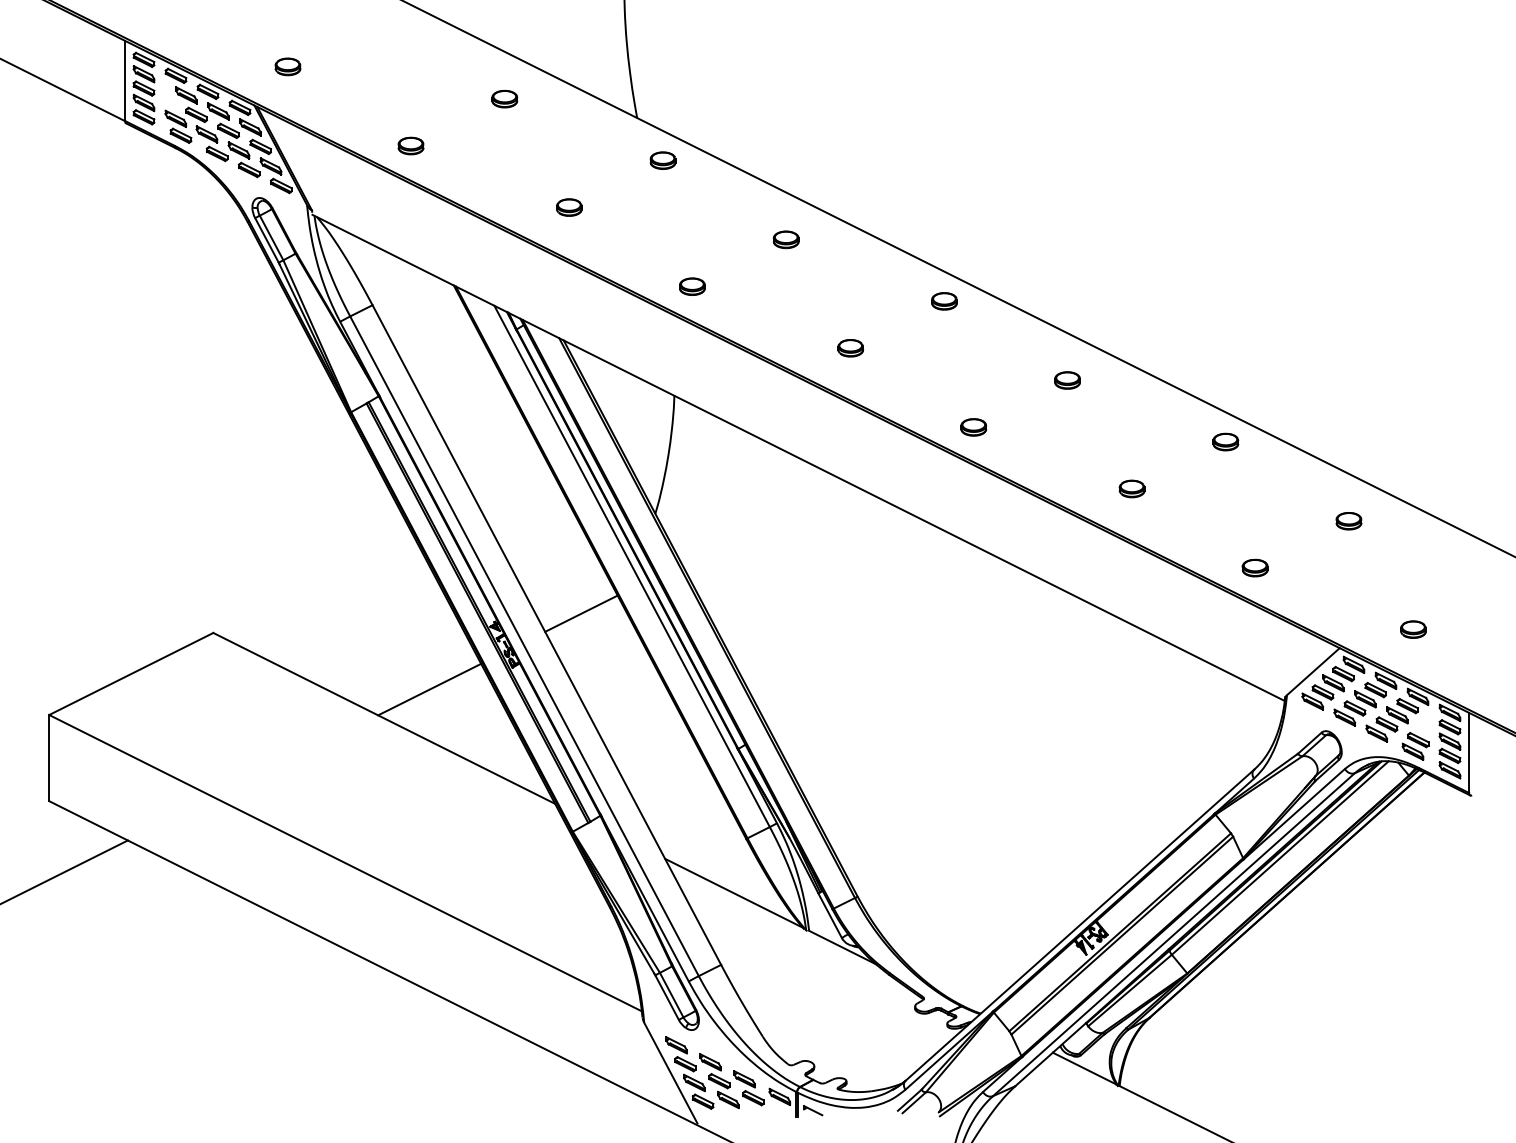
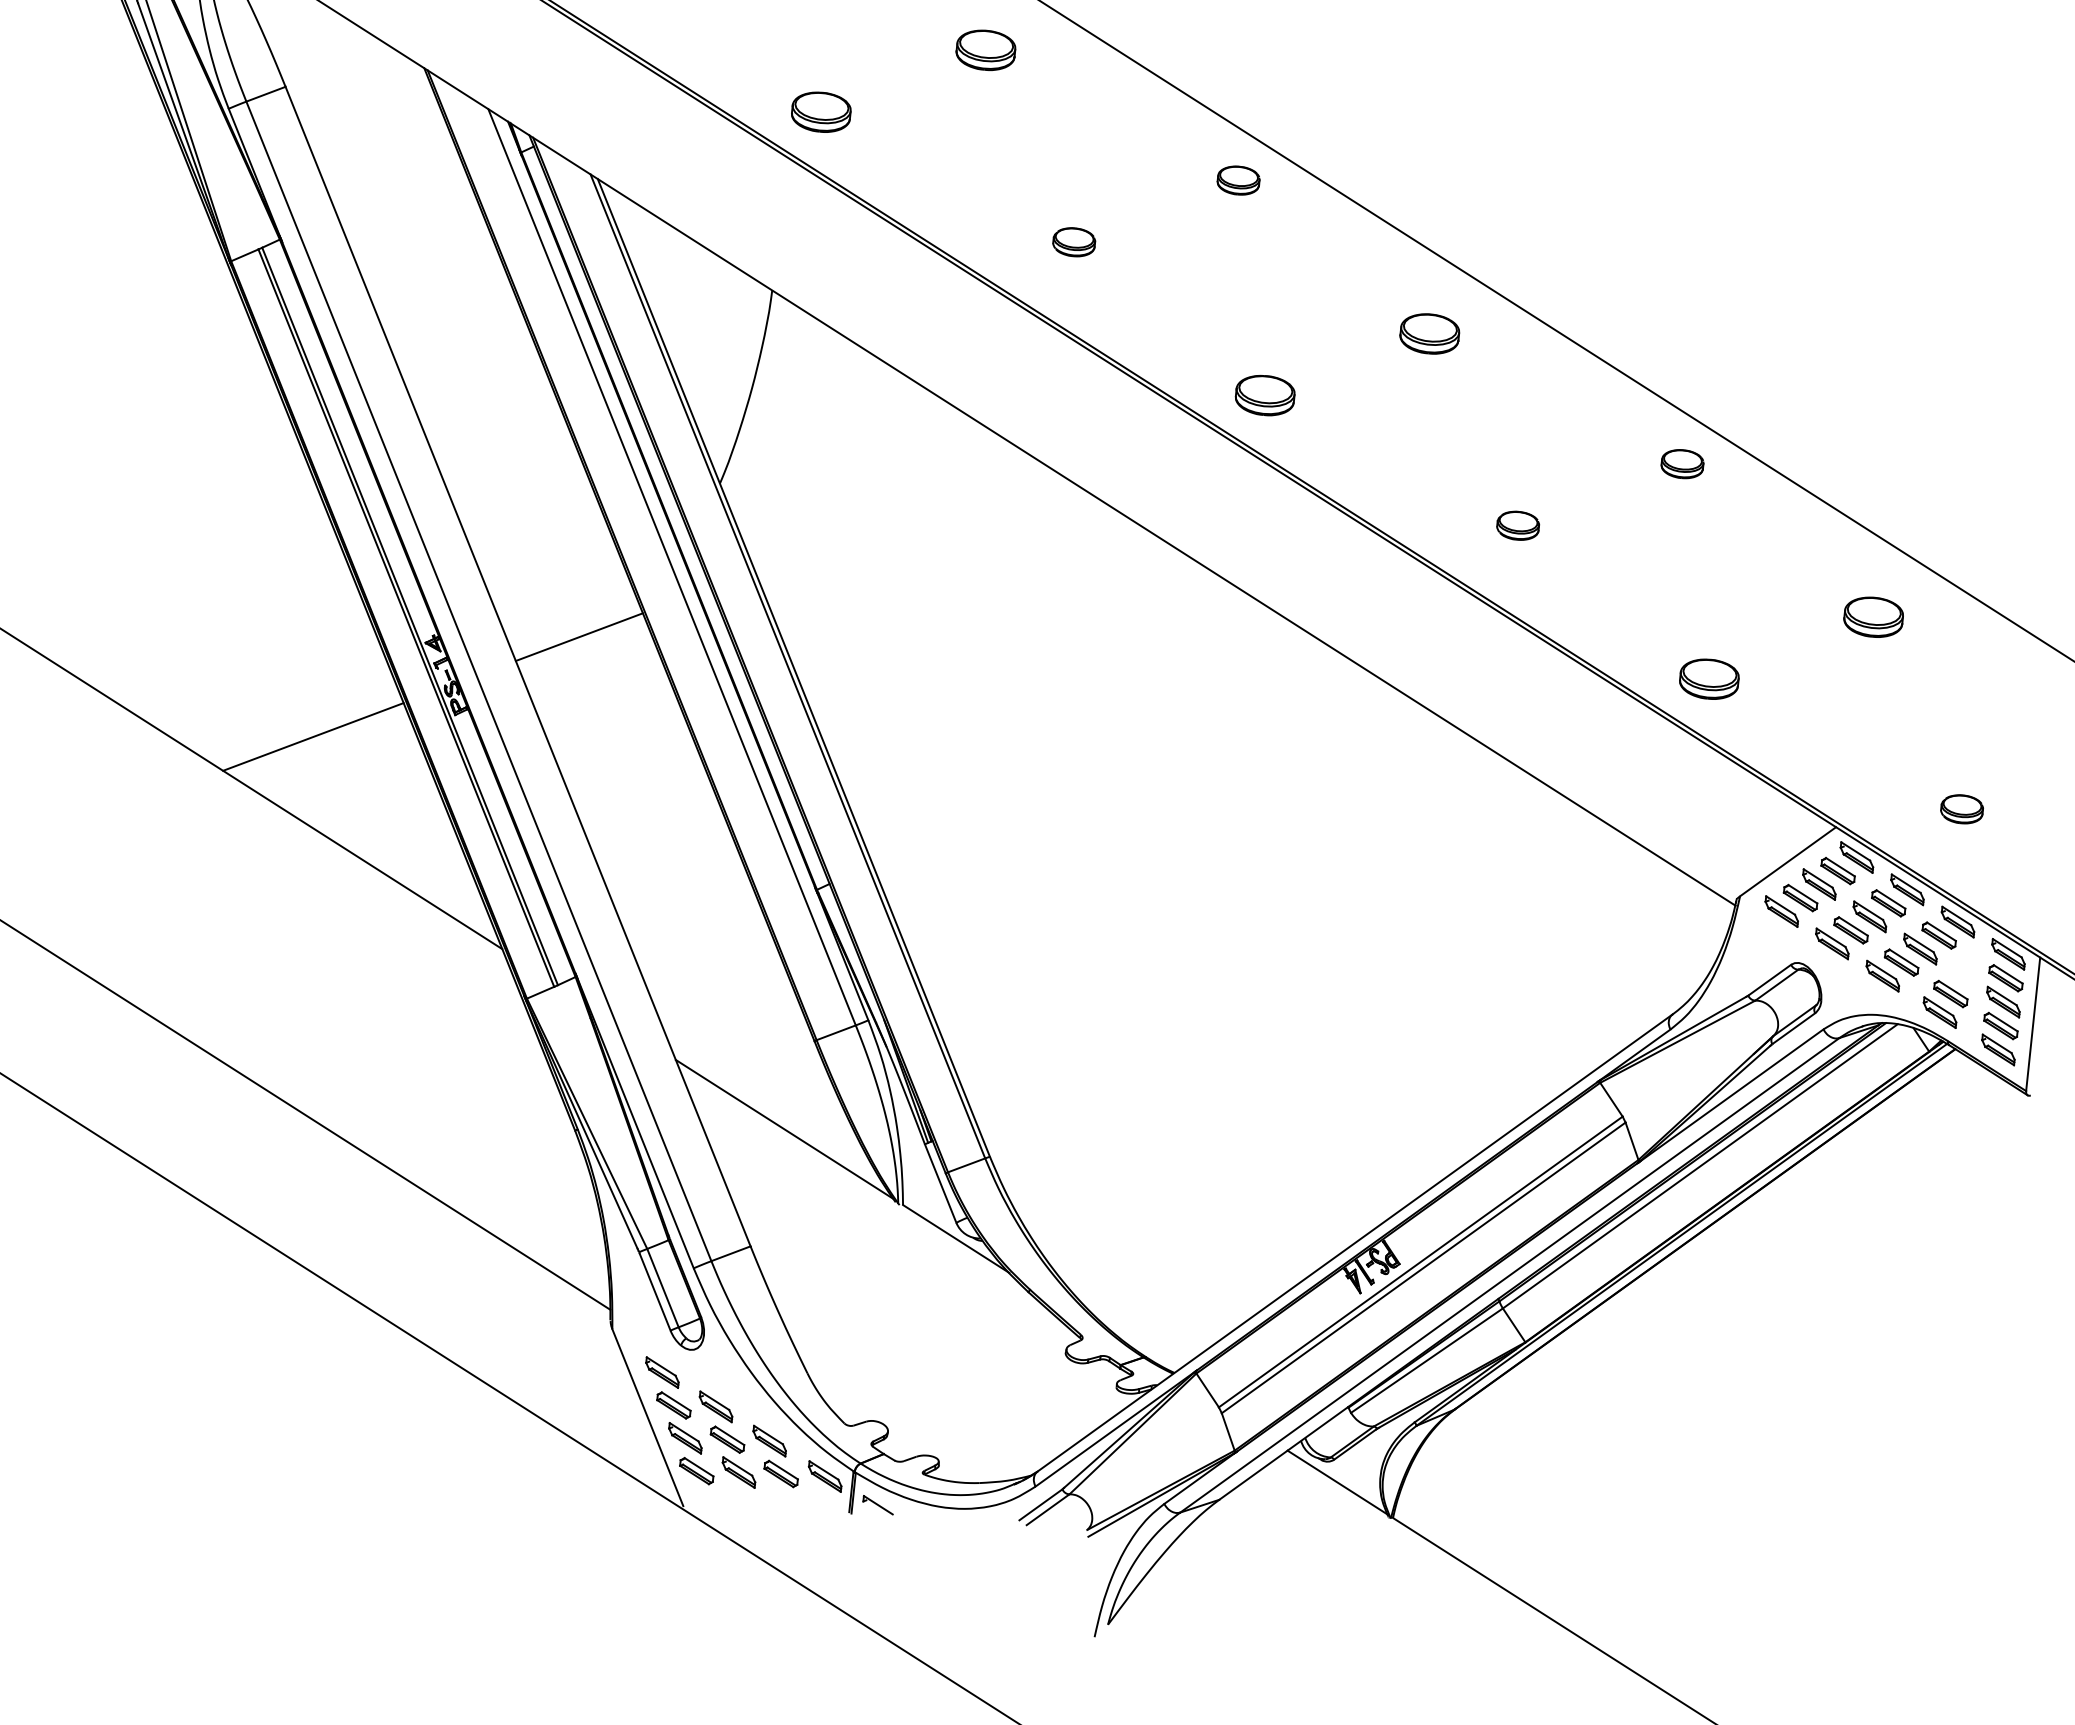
part: (785, 239) -> (984, 49), size x1.4
part: (692, 286) -> (821, 111), size x1.4
part: (1067, 380) -> (1429, 333), size x1.4
part: (973, 427) -> (1264, 395), size x1.4
part: (1348, 521) -> (1872, 617), size x1.4
part: (1254, 567) -> (1708, 677), size x1.4

